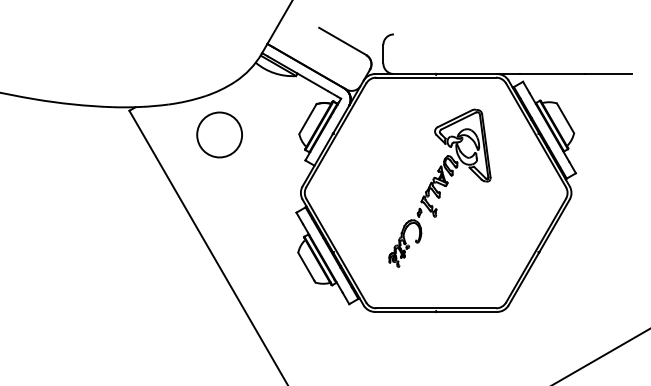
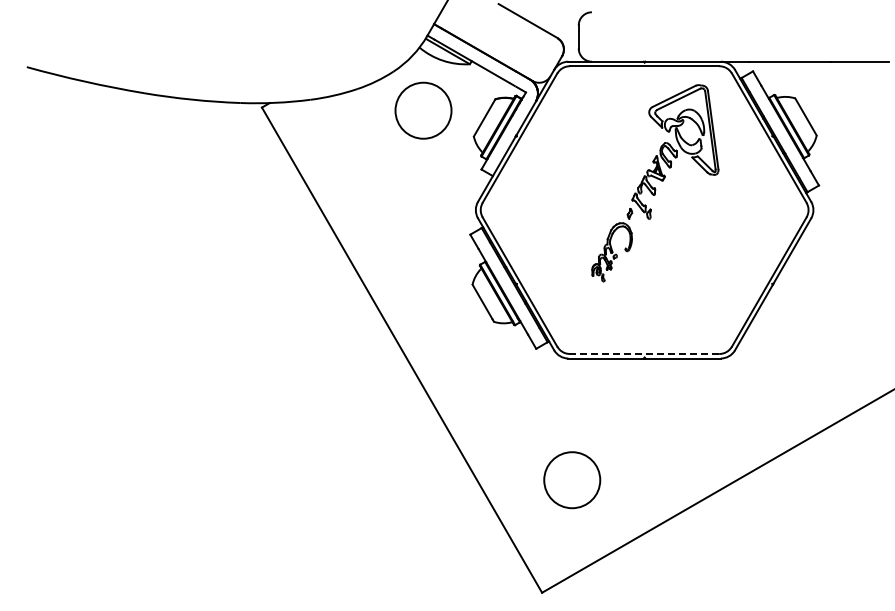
circle: (219, 134) -> (423, 110), moved
part: (440, 188) -> (655, 183), moved
line: (436, 308) -> (644, 354), solid -> dashed

